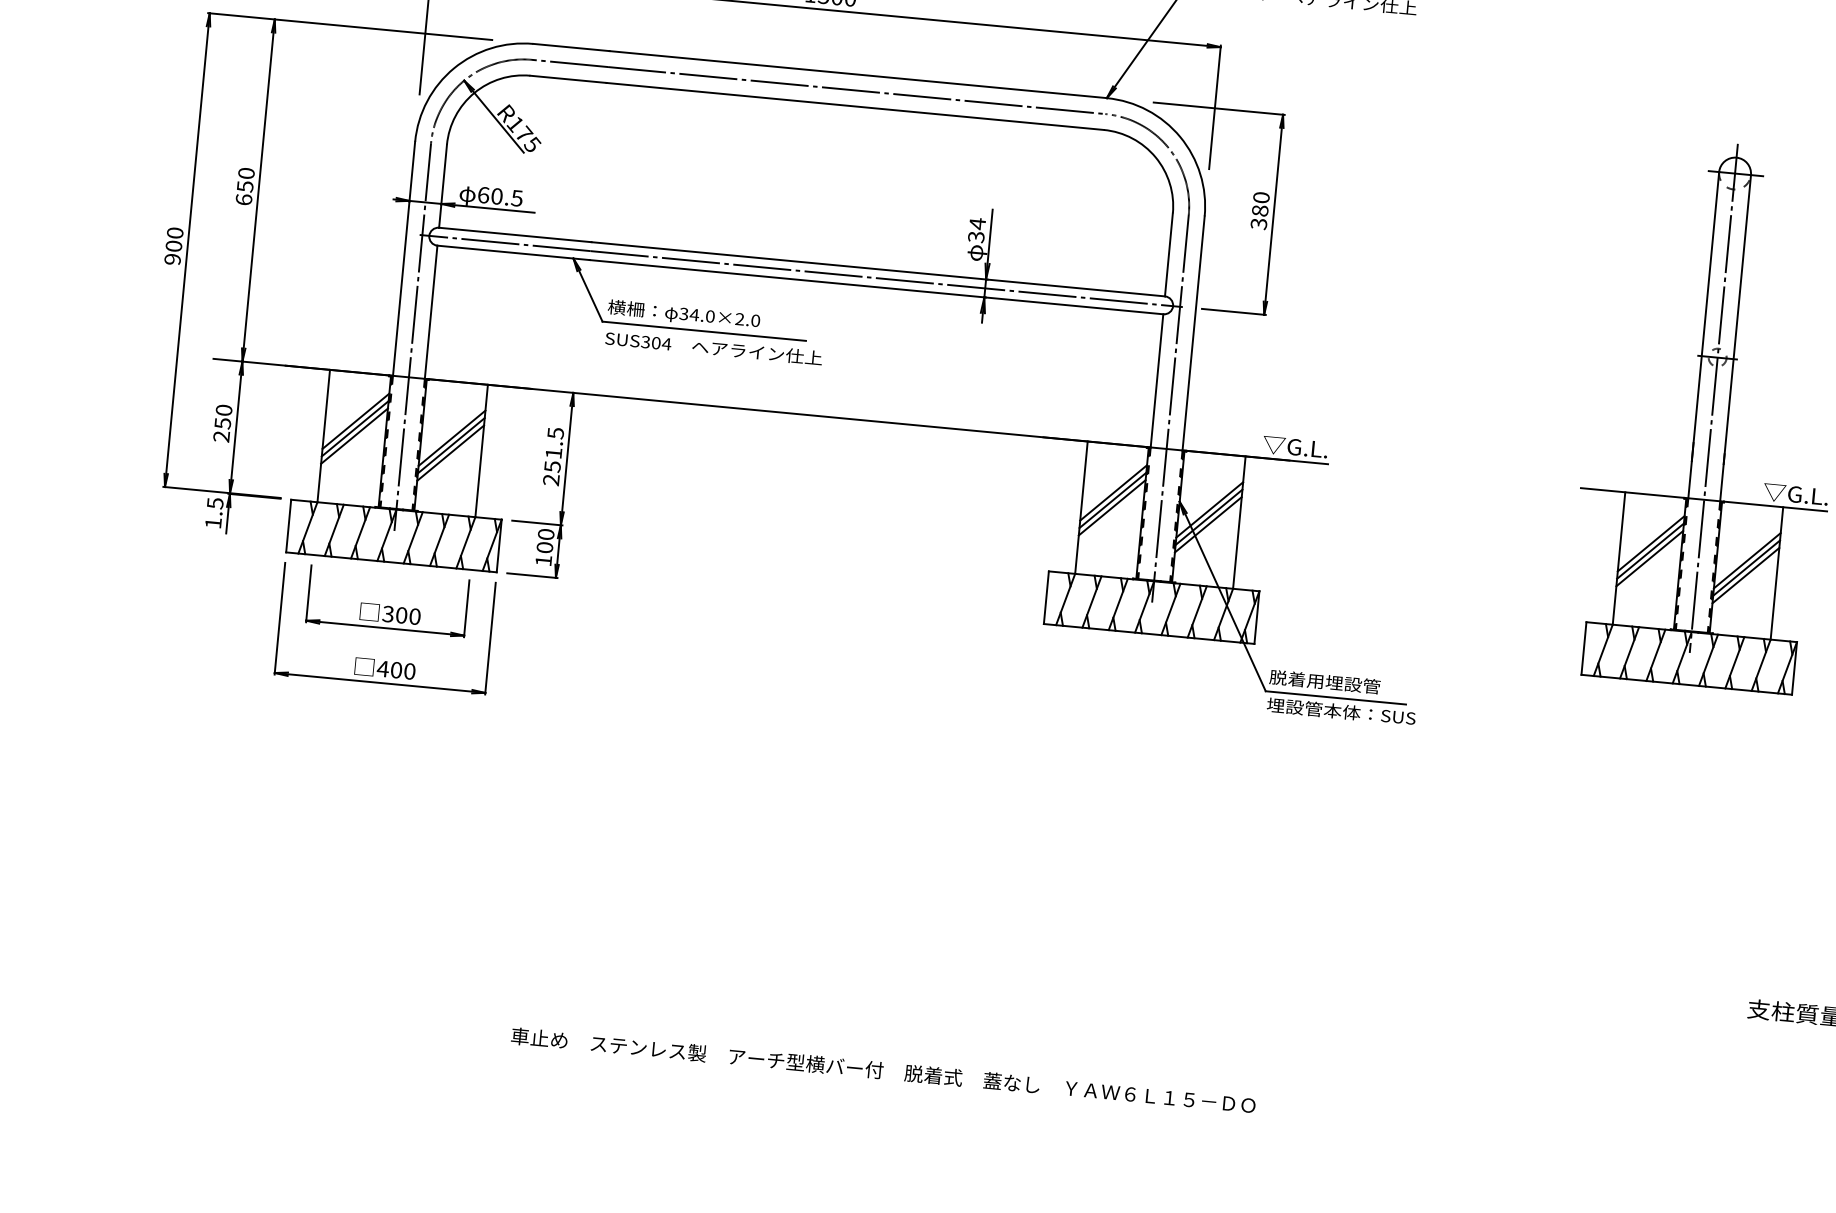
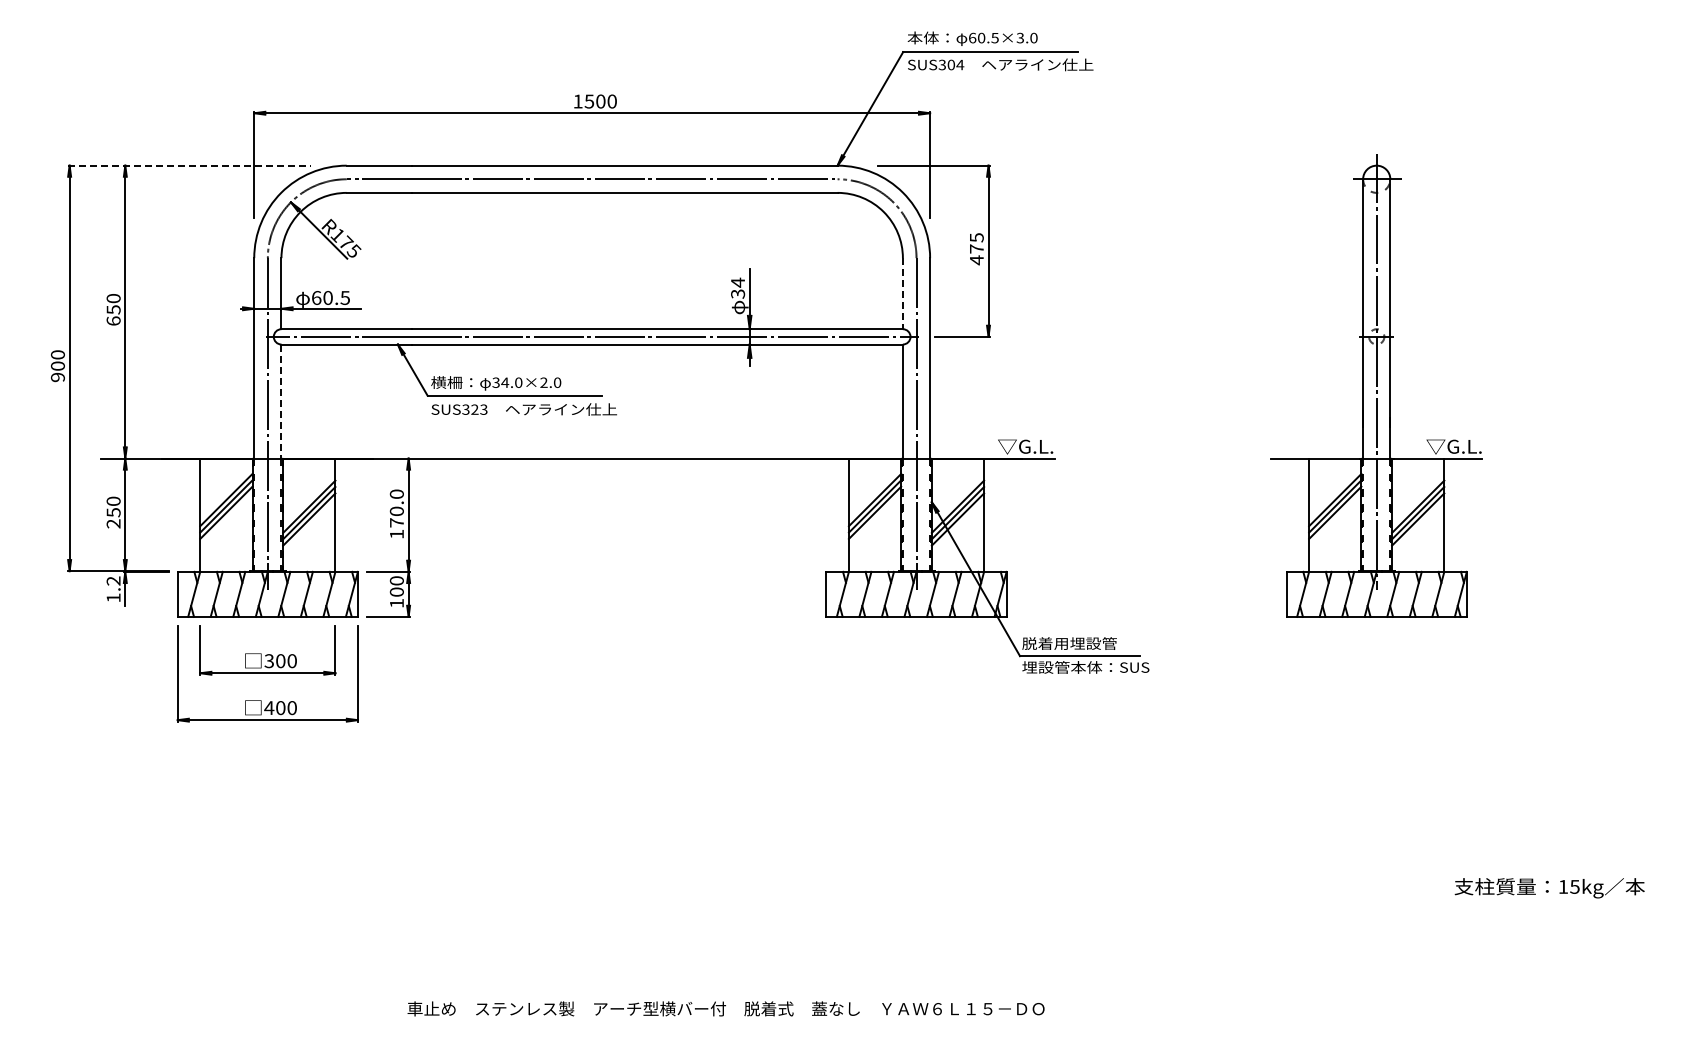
line: (349, 26) -> (189, 165), solid -> dashed
text: (1259, 211) -> (976, 249), 380 -> 475
line: (1168, 254) -> (902, 293), solid -> dashed
line: (431, 313) -> (281, 402), solid -> dashed
text: (661, 343) -> (479, 409), SUS304 -> SUS323
text: (553, 455) -> (396, 513), 251.5 -> 170.0
text: (215, 502) -> (113, 580), 1.5 -> 1.2

